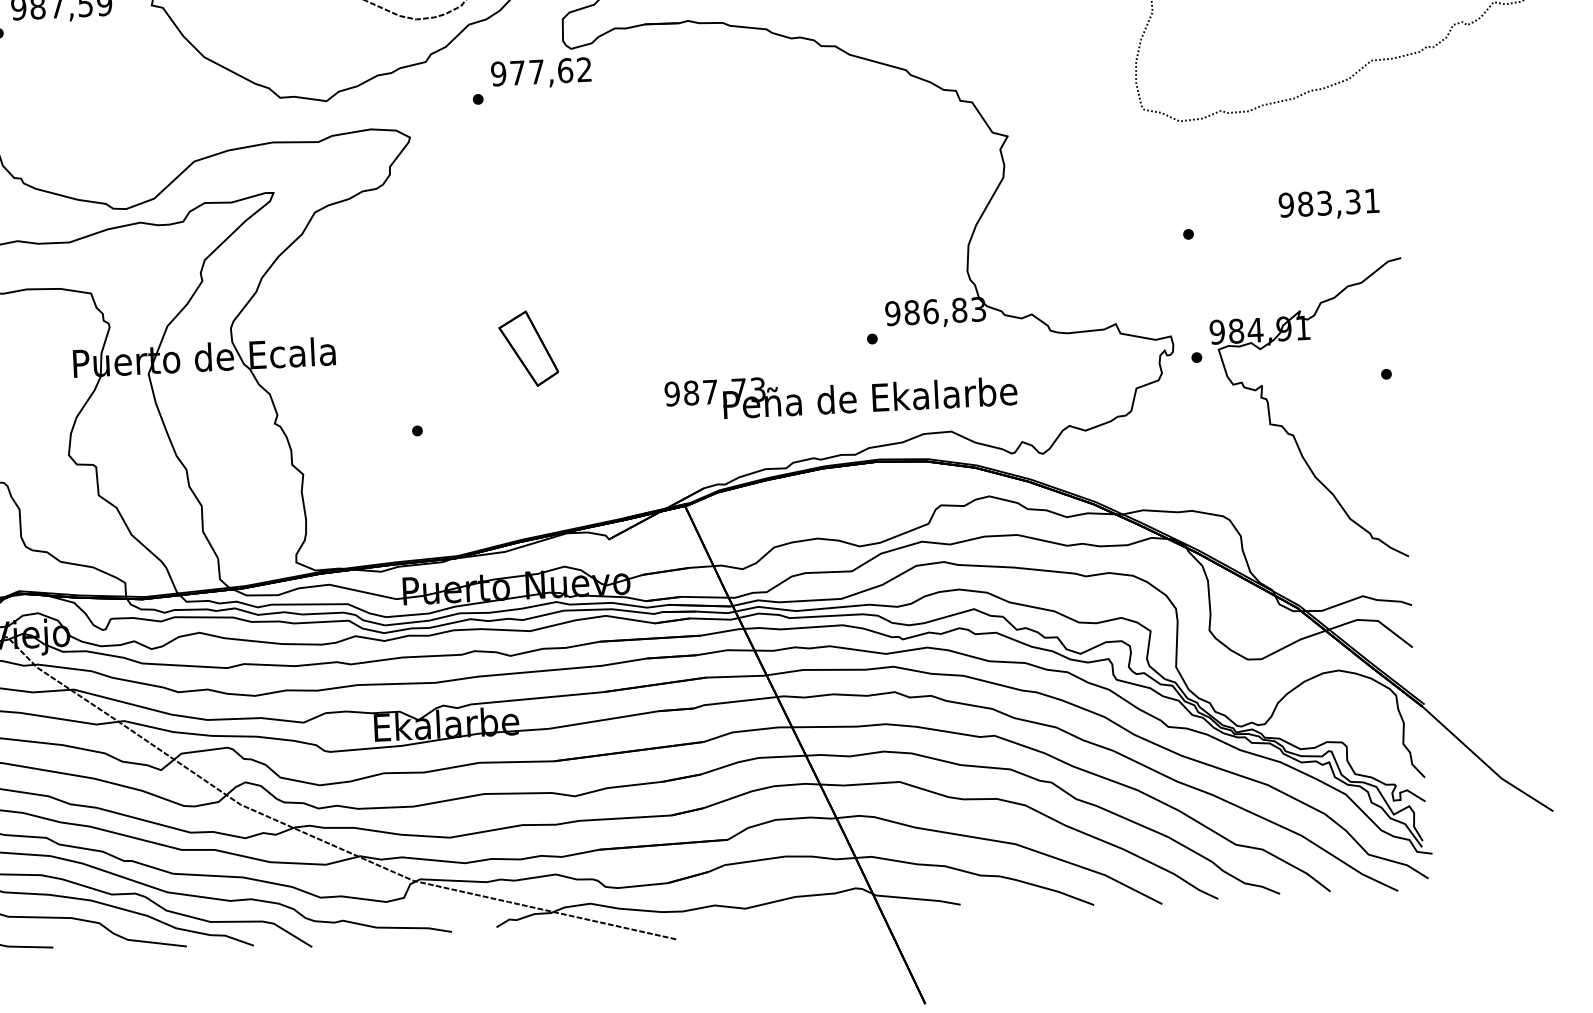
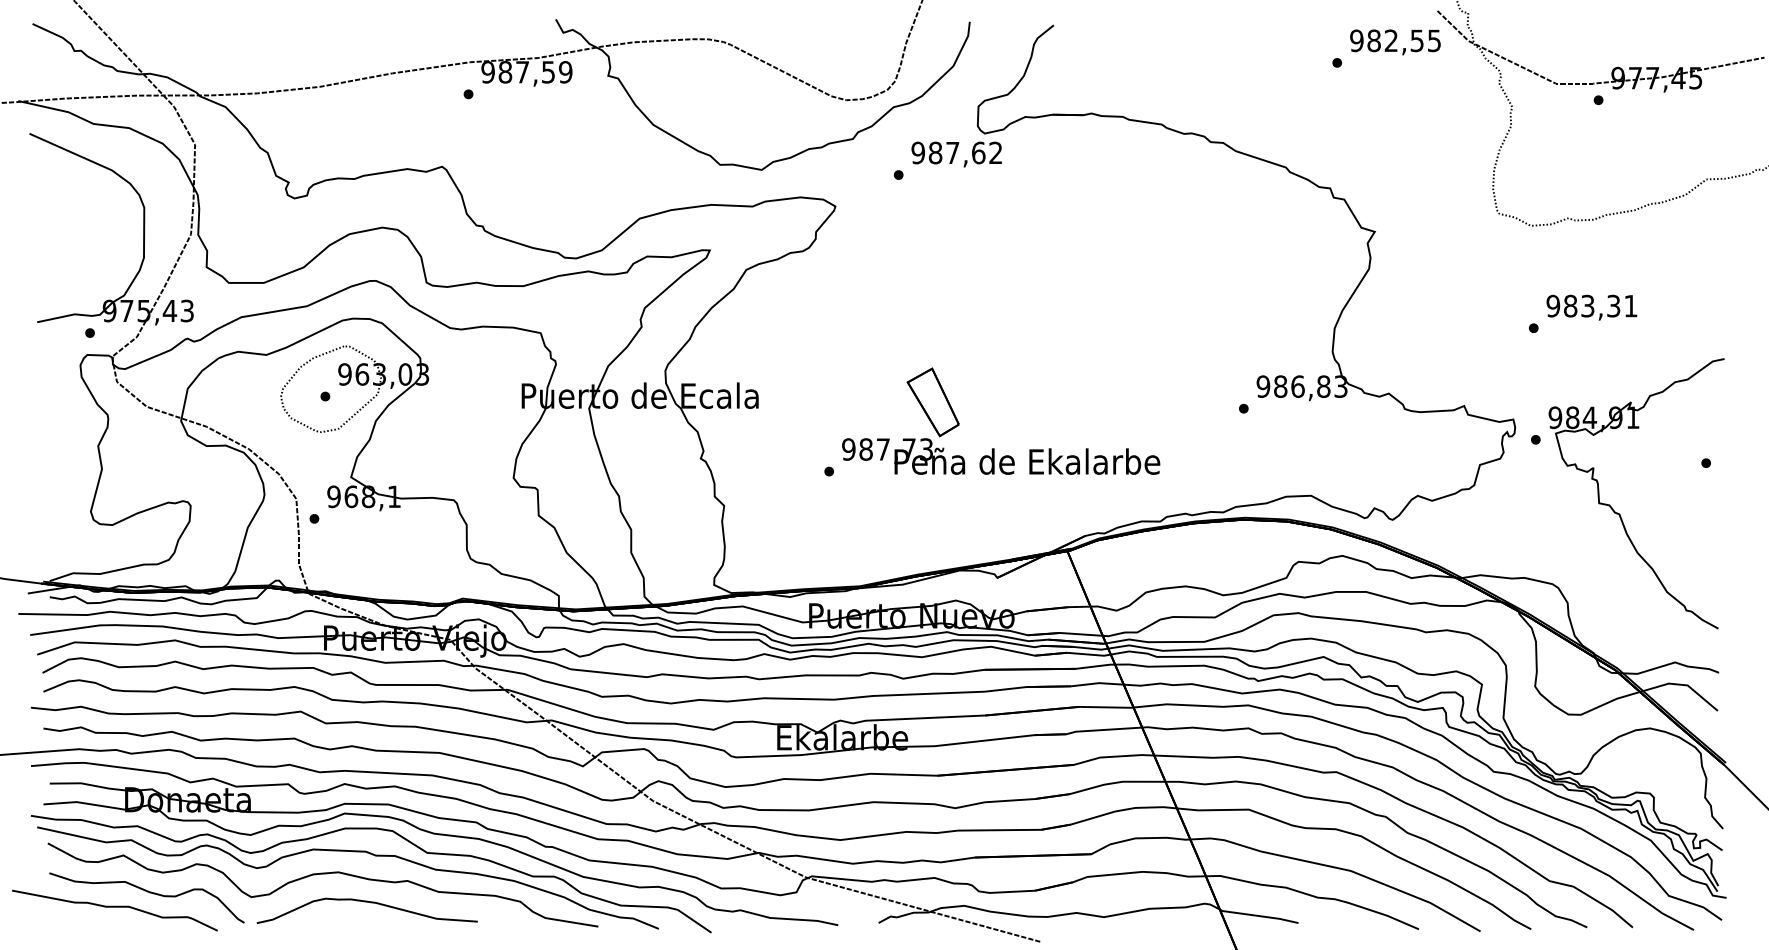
text: (517, 72) -> (935, 152), 977,62 -> 987,62
text: (1328, 204) -> (1591, 307), moved
text: (841, 393) -> (1001, 456), moved

